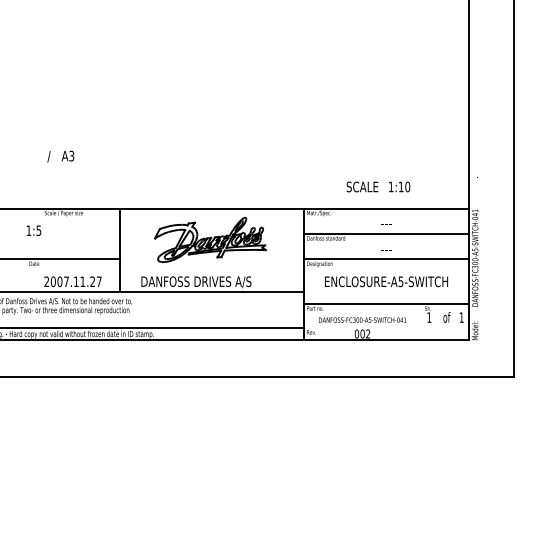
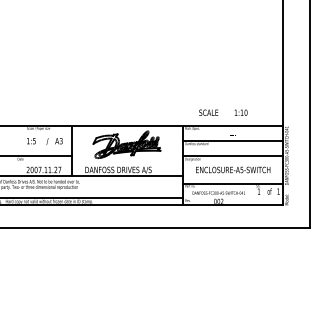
text: (60, 156) -> (54, 141), moved
text: (362, 186) -> (208, 112), moved
text: (34, 231) -> (31, 141), moved

